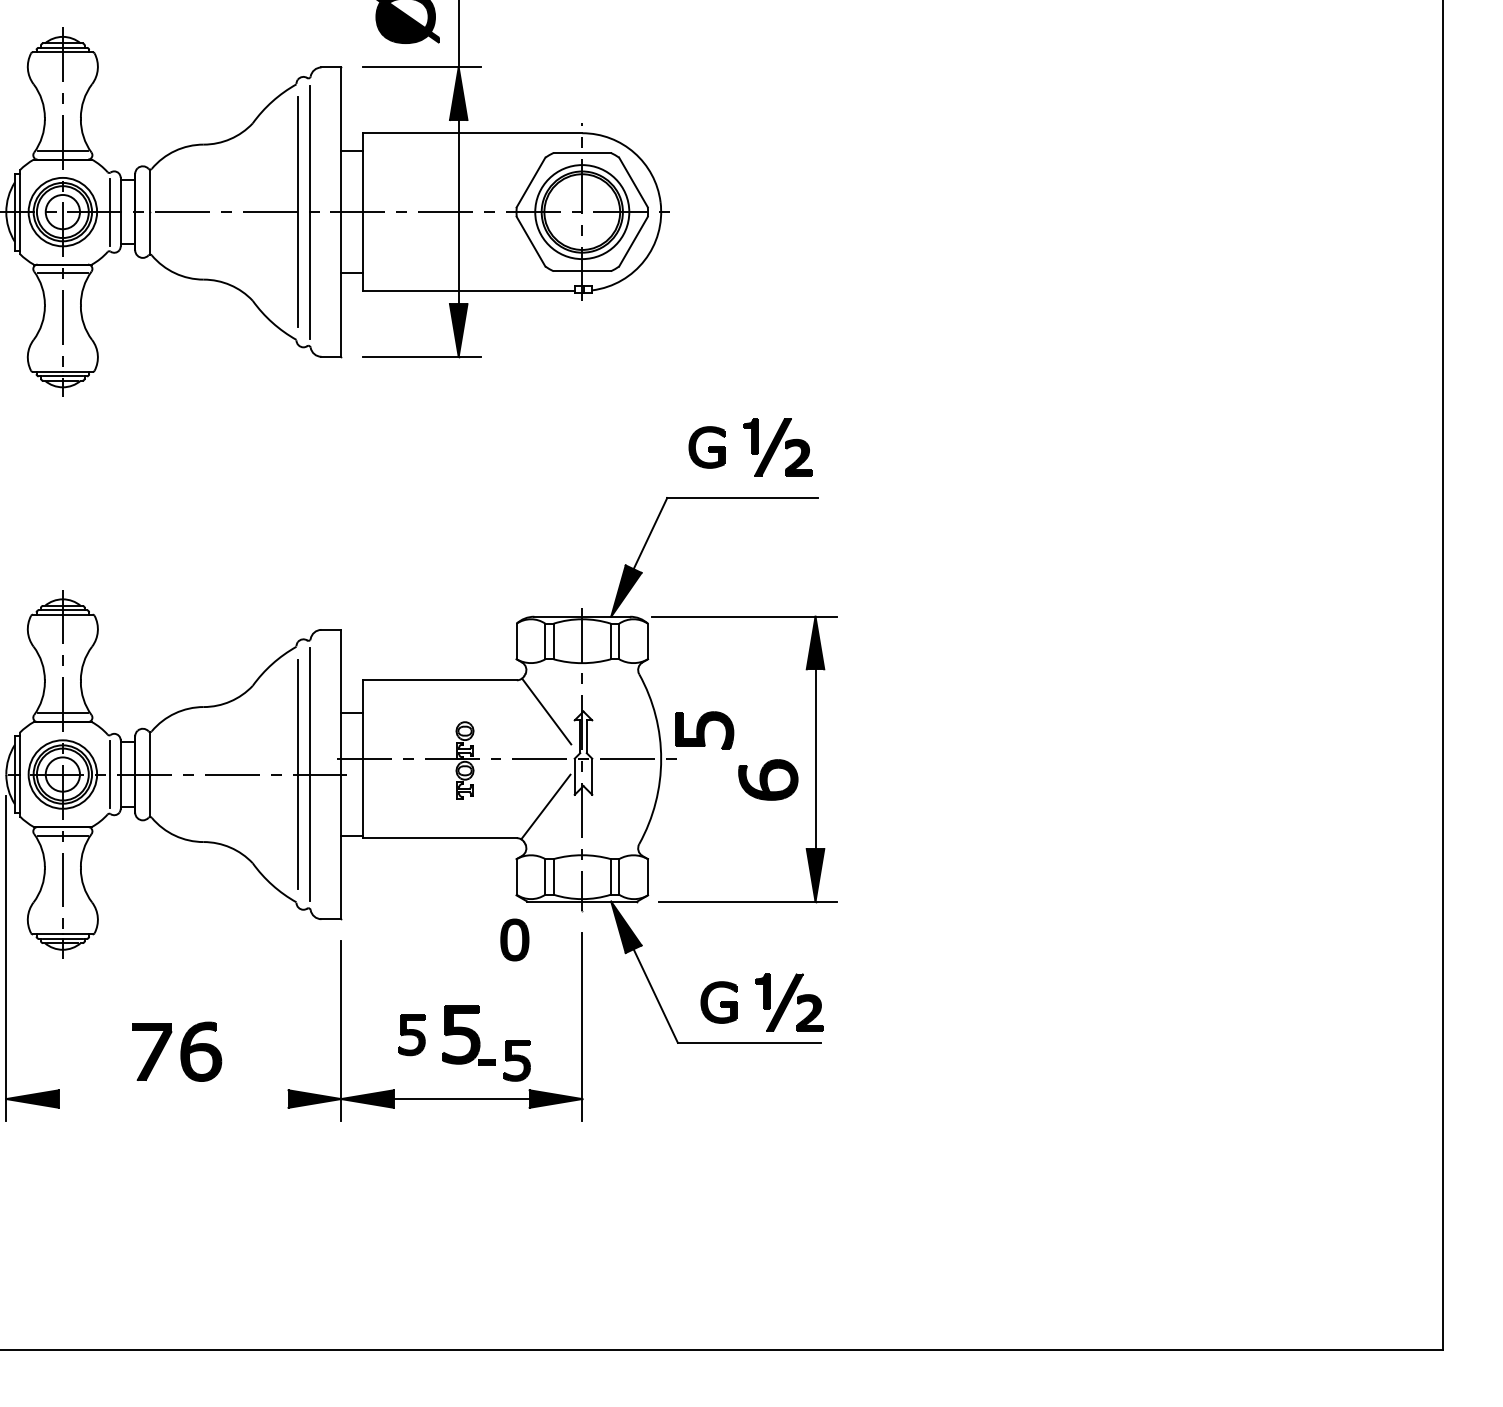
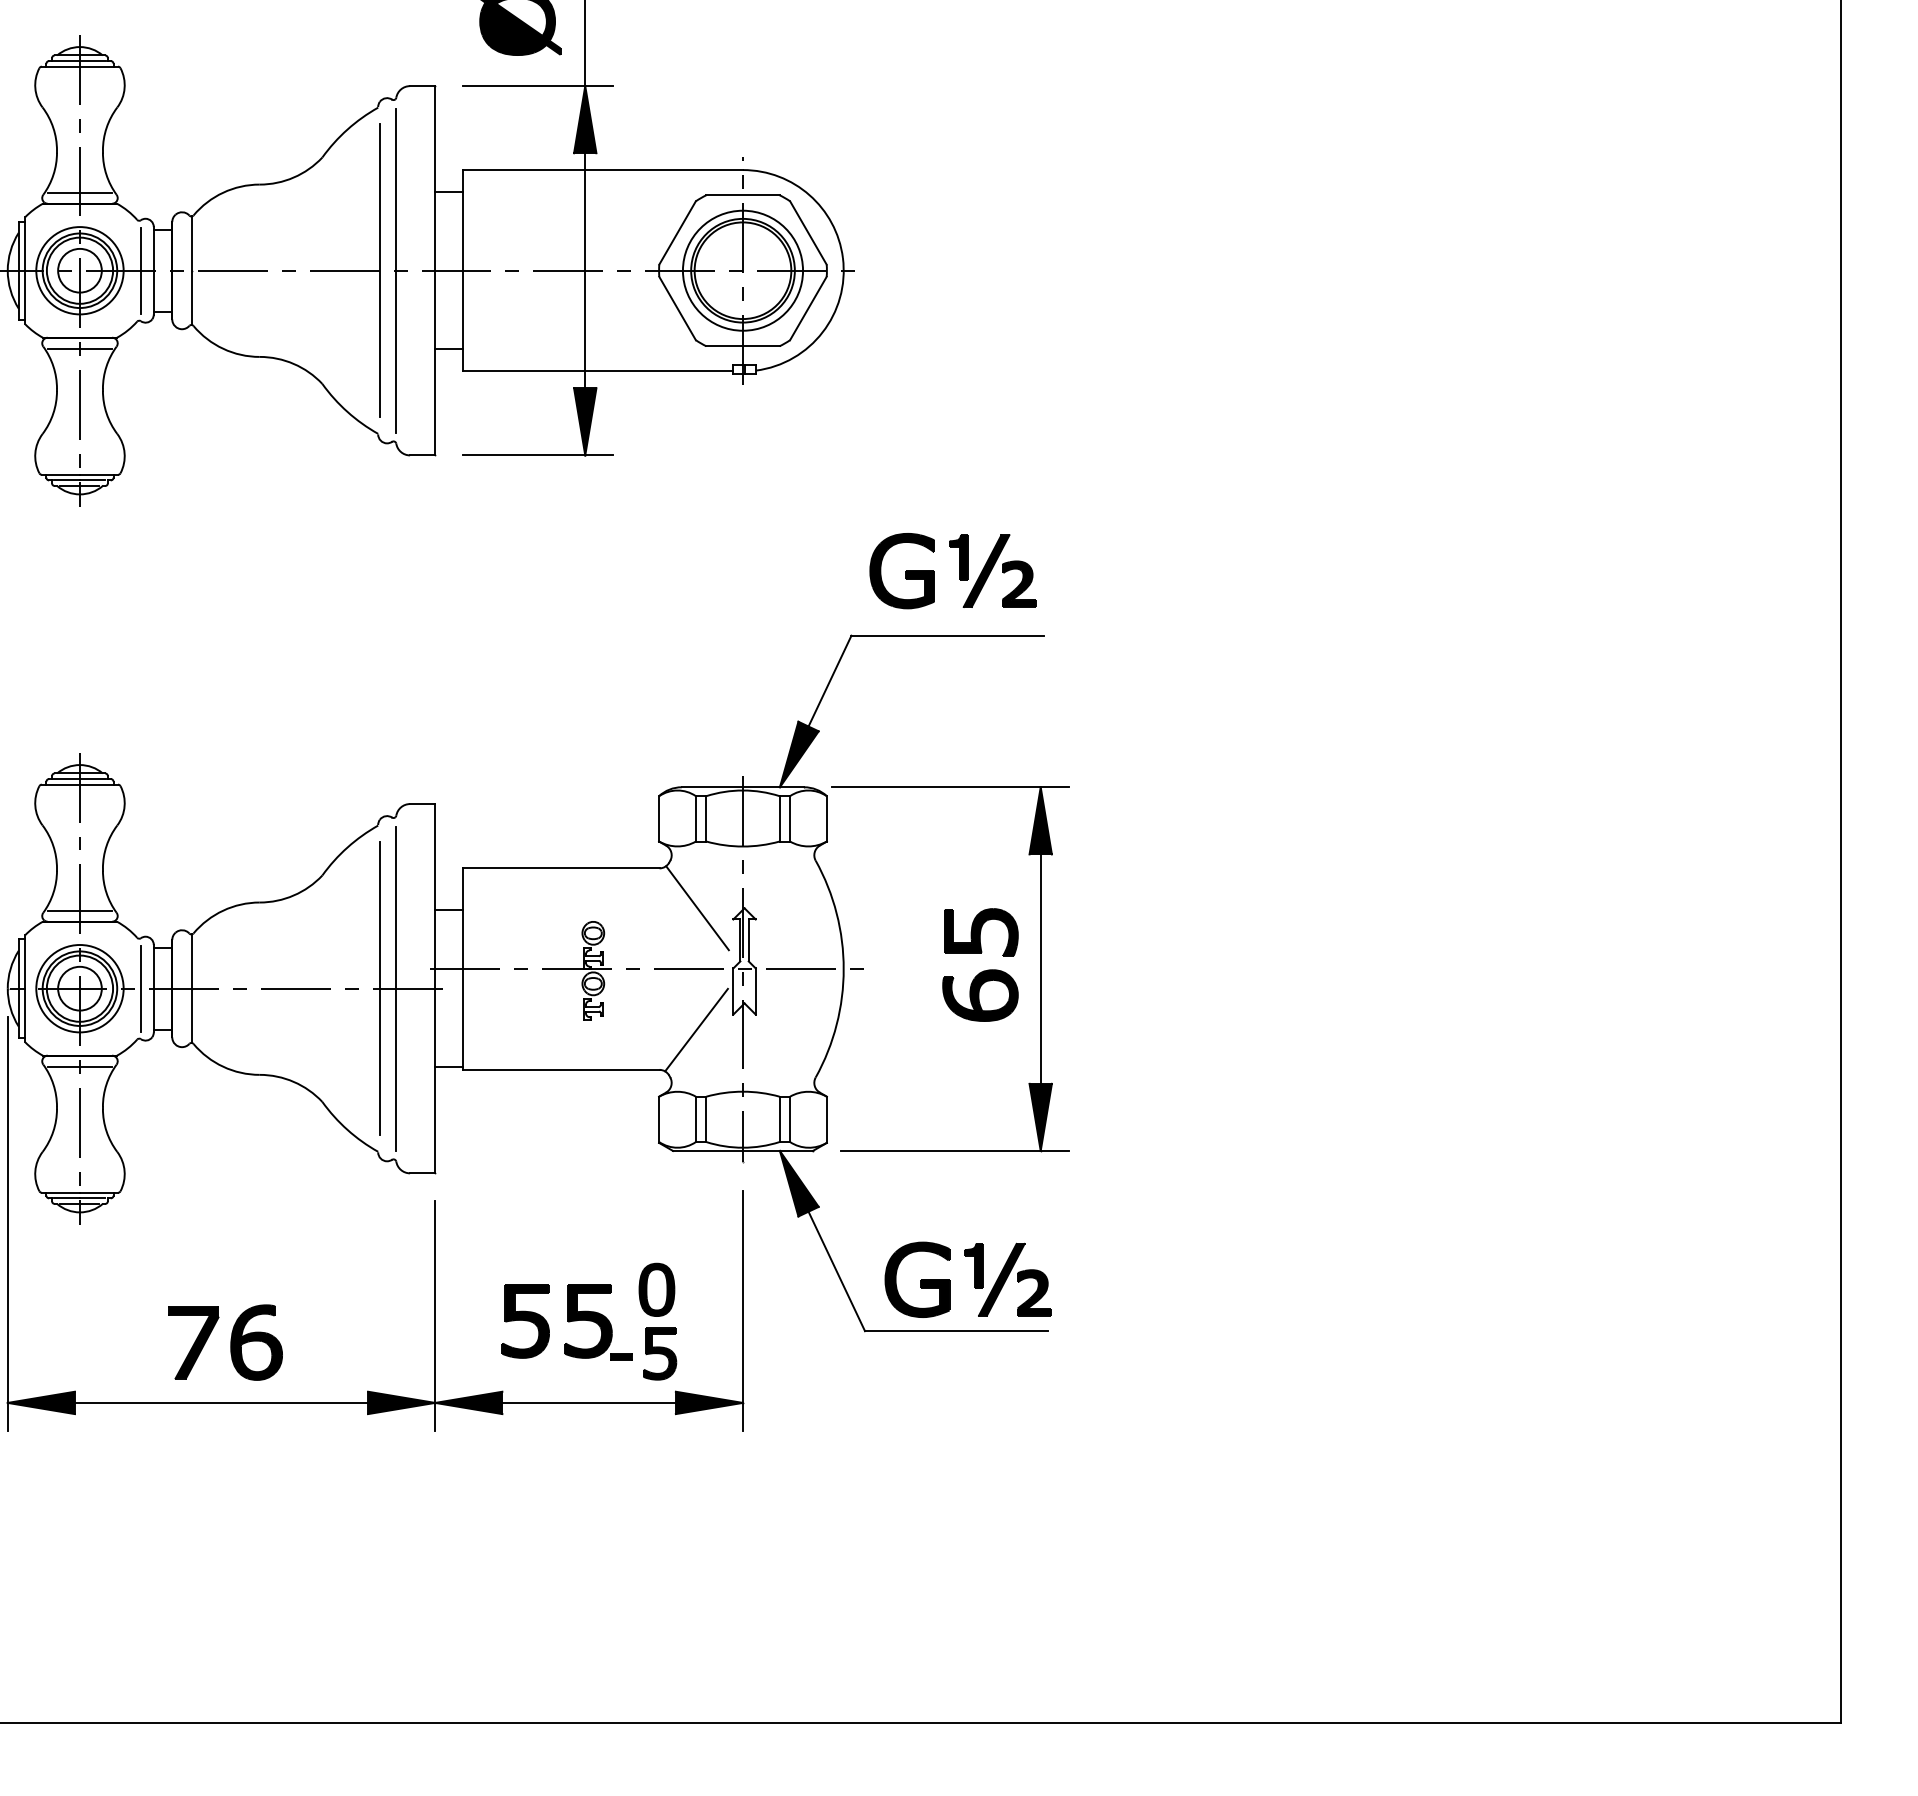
part: (706, 447) -> (901, 571), size x1.43
part: (704, 730) -> (981, 932), moved
part: (514, 939) -> (656, 1289), moved
part: (718, 1002) -> (917, 1279), size x1.43
part: (411, 1035) -> (525, 1321), size x1.43
line: (173, 1098) -> (221, 1402), added

